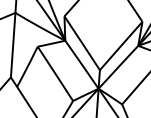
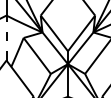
line: (13, 44) -> (6, 37), solid -> dashed

